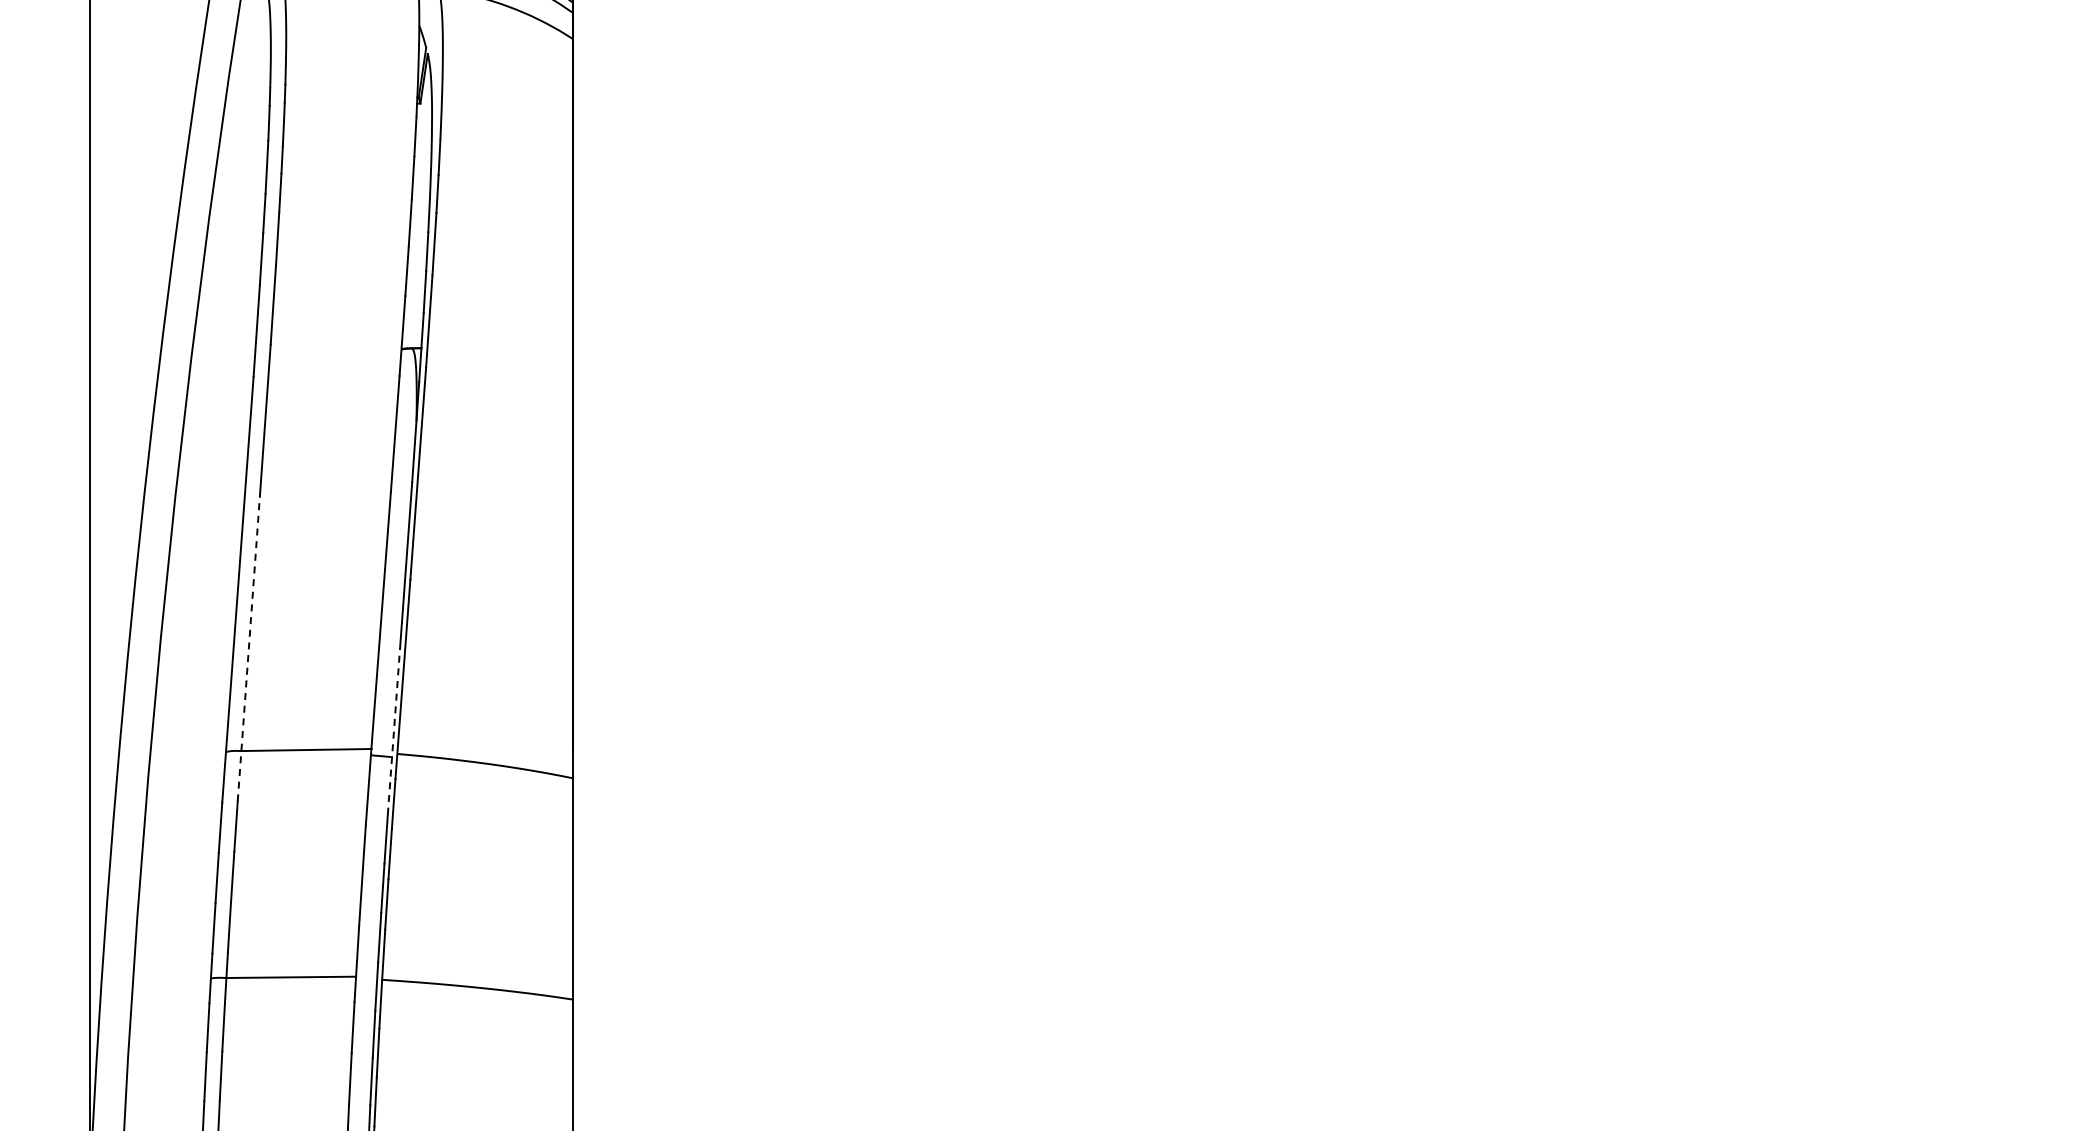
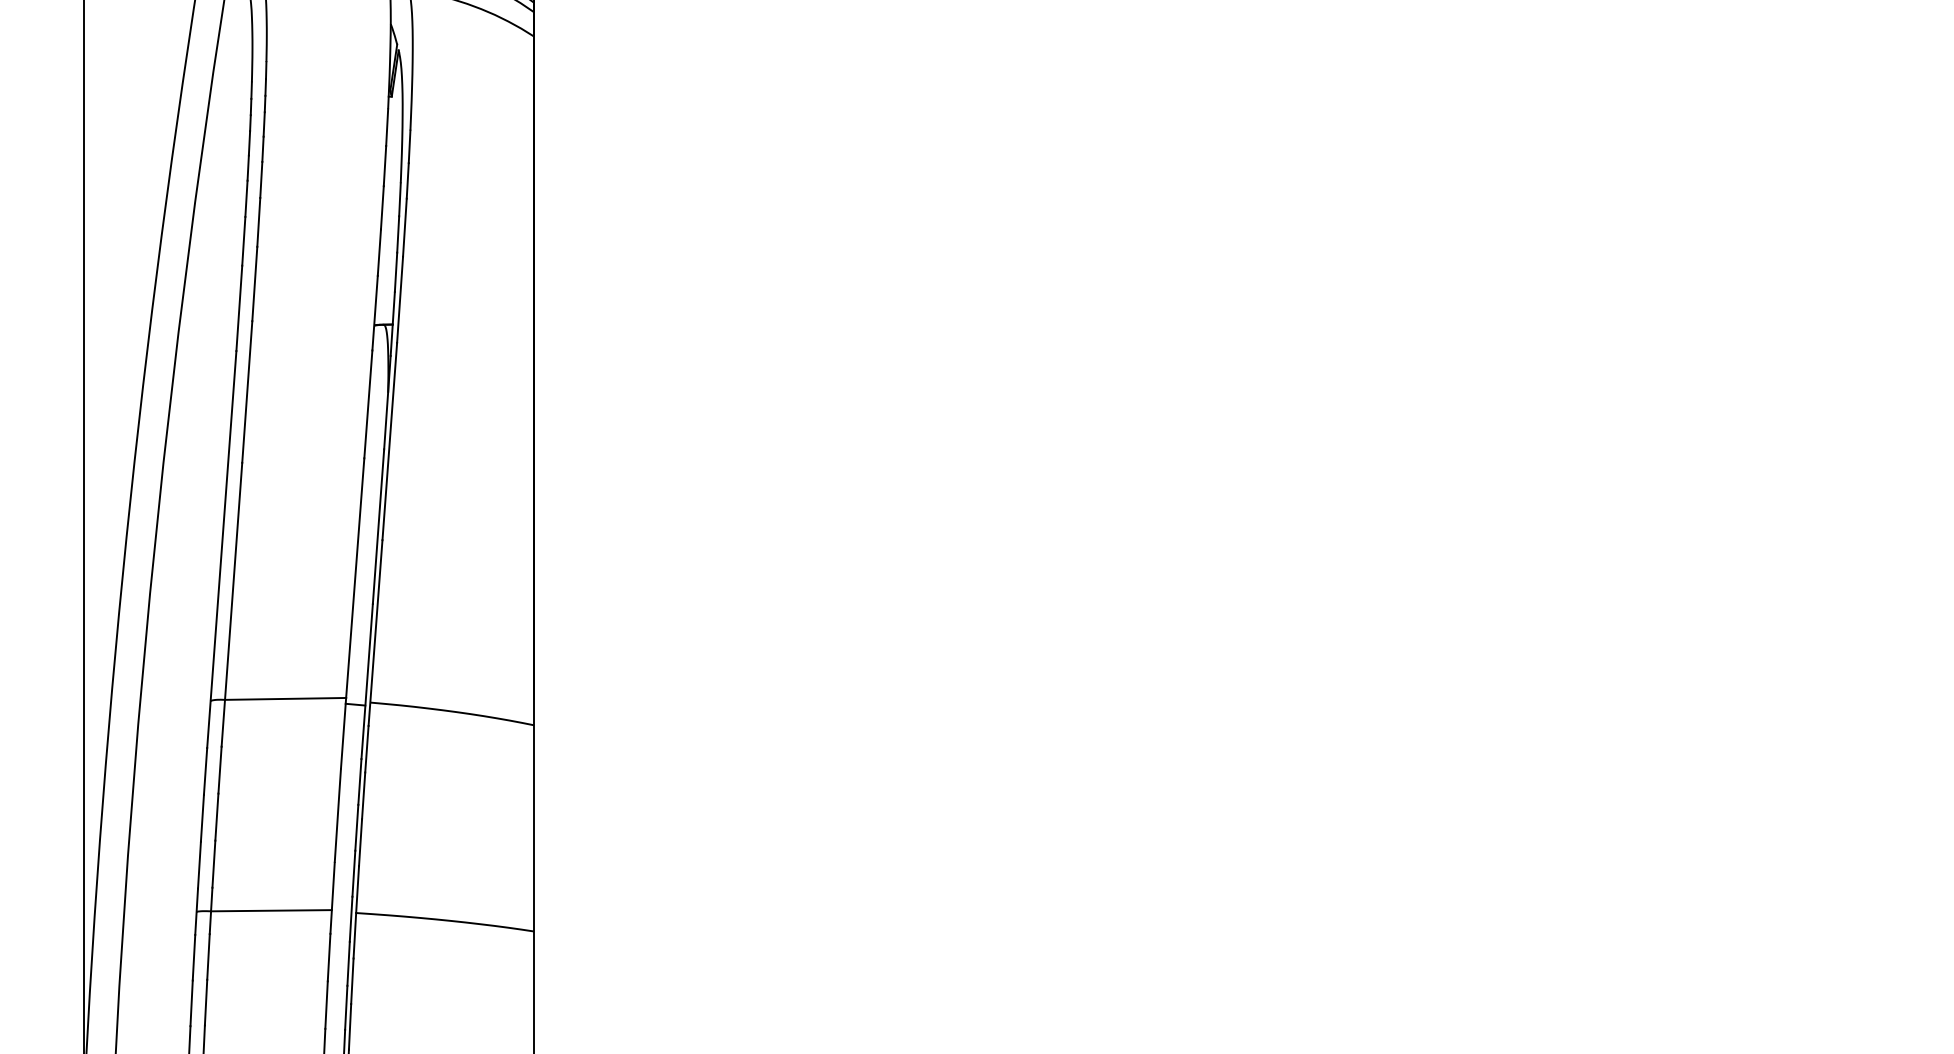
line: (248, 648) -> (231, 604), dashed -> solid
line: (394, 730) -> (367, 680), dashed -> solid

